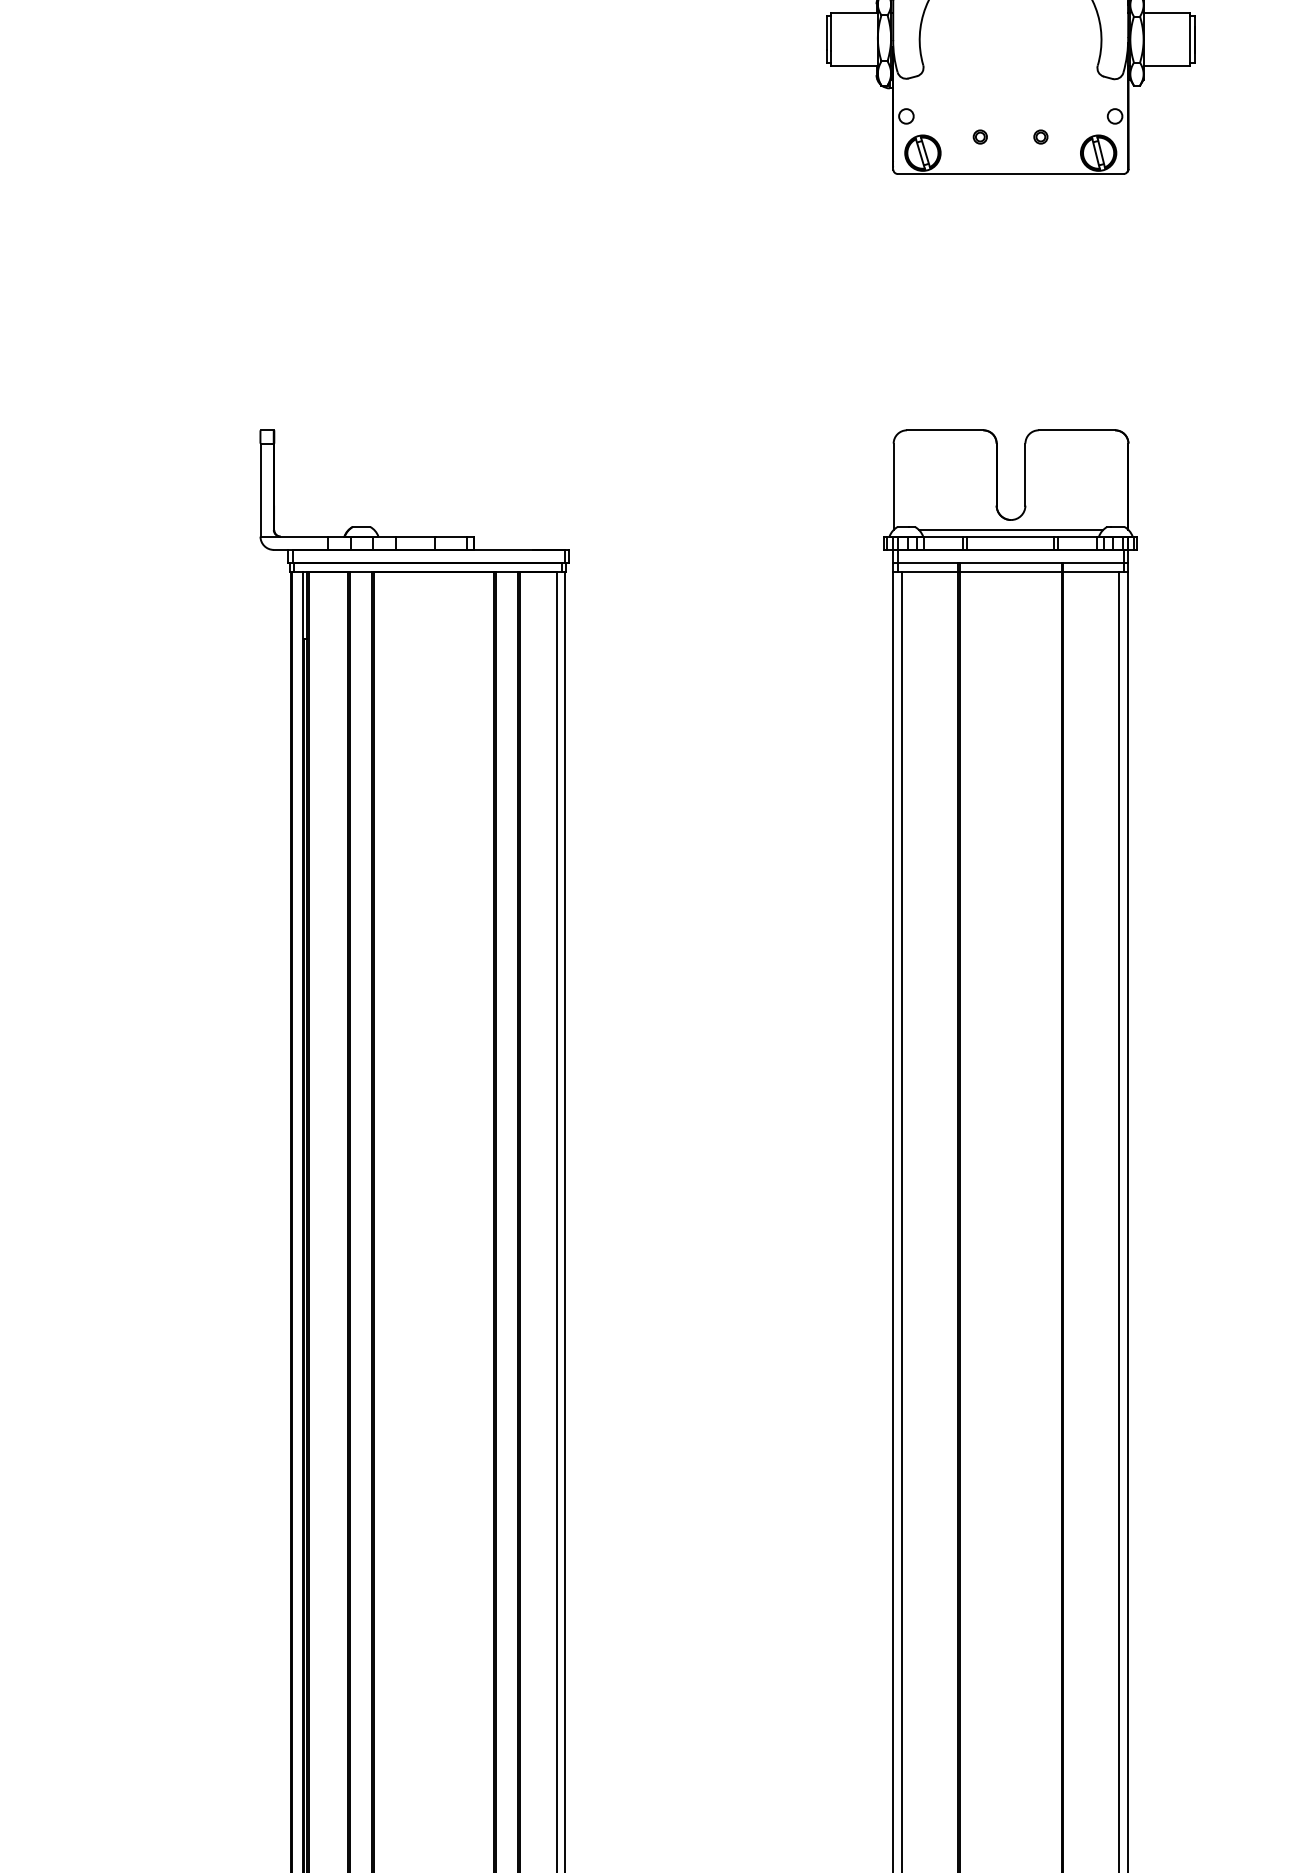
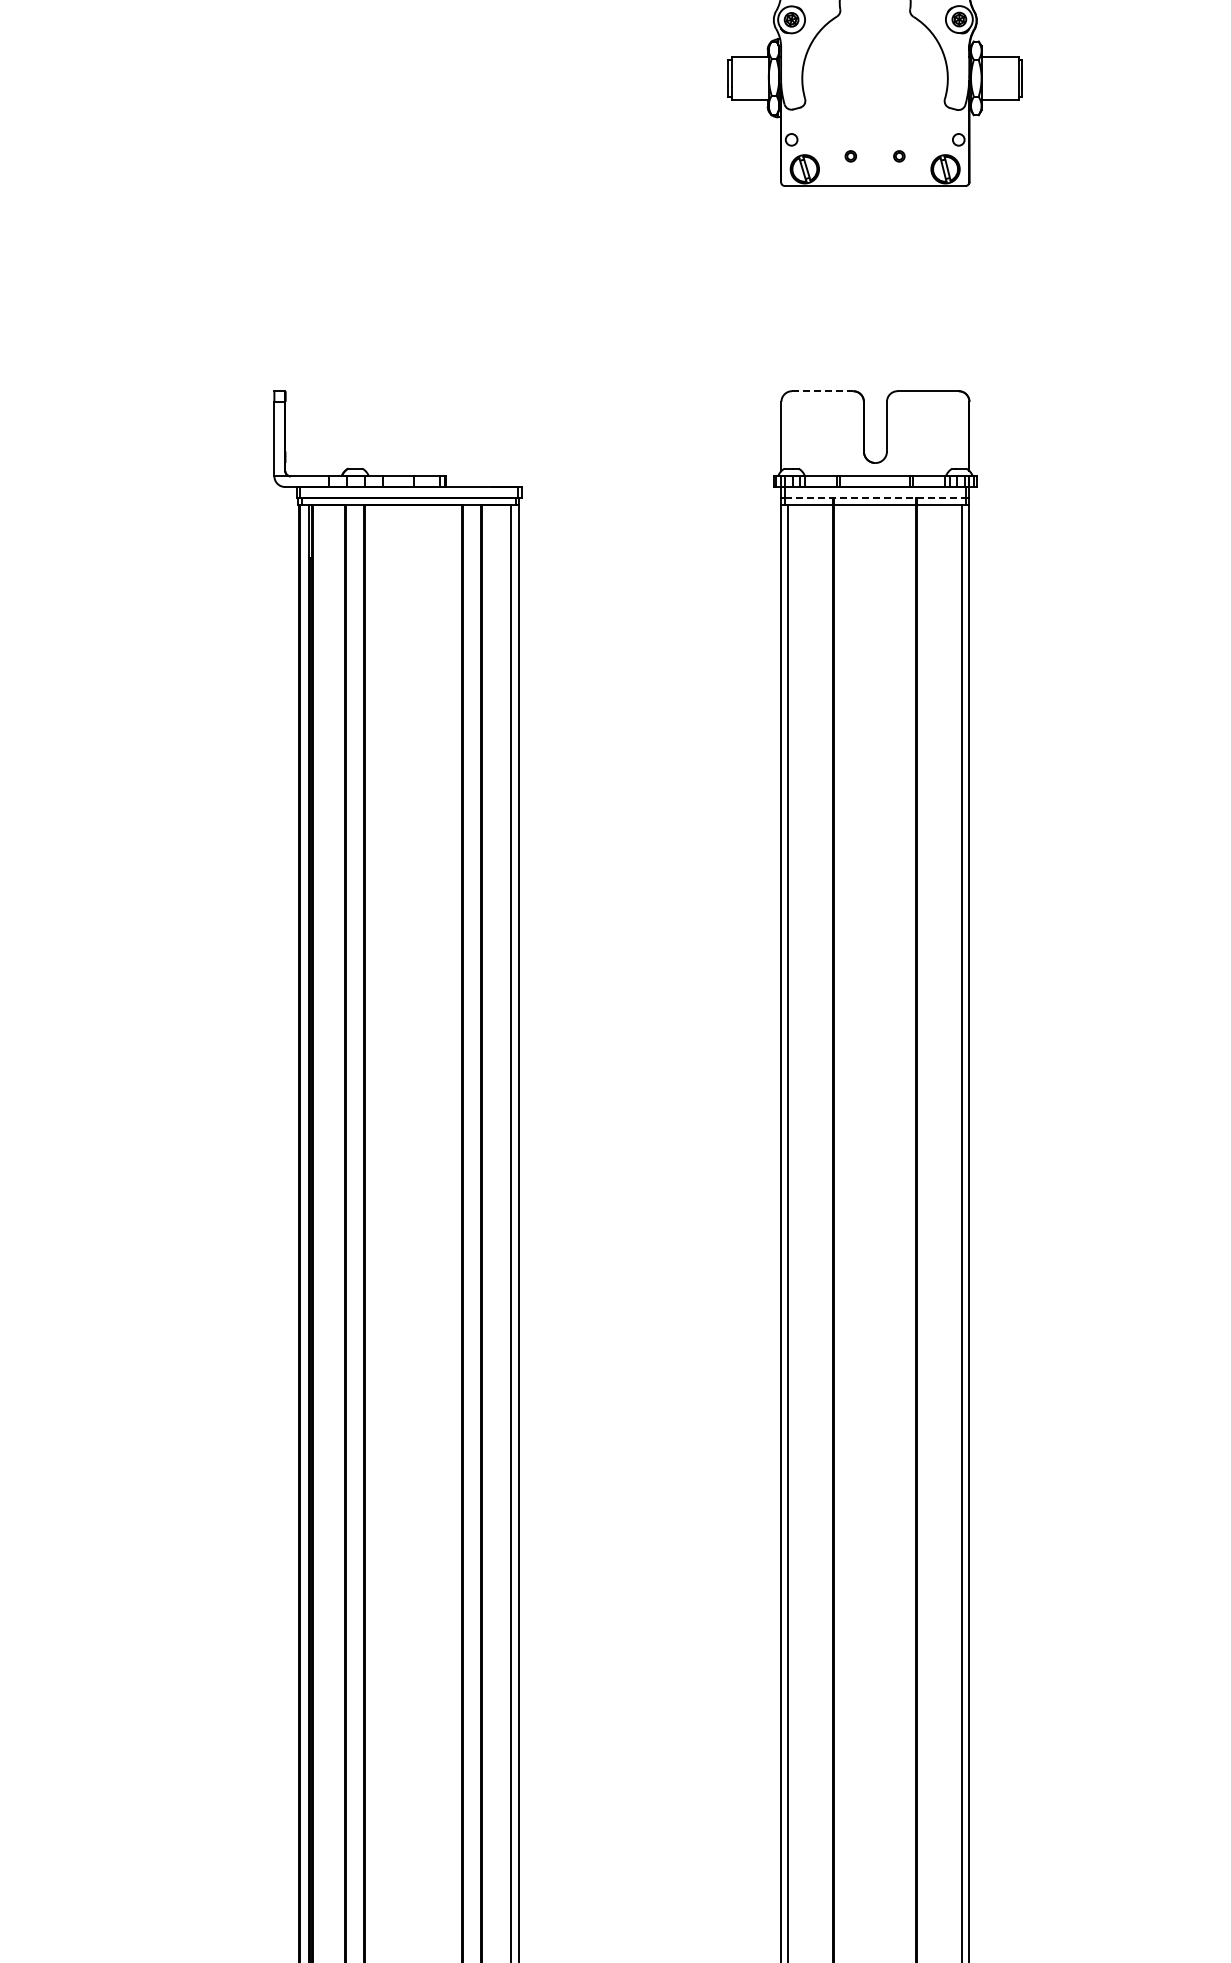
line: (944, 430) -> (822, 391), solid -> dashed
line: (1011, 530) -> (875, 471), removed
line: (1011, 563) -> (875, 497), solid -> dashed

